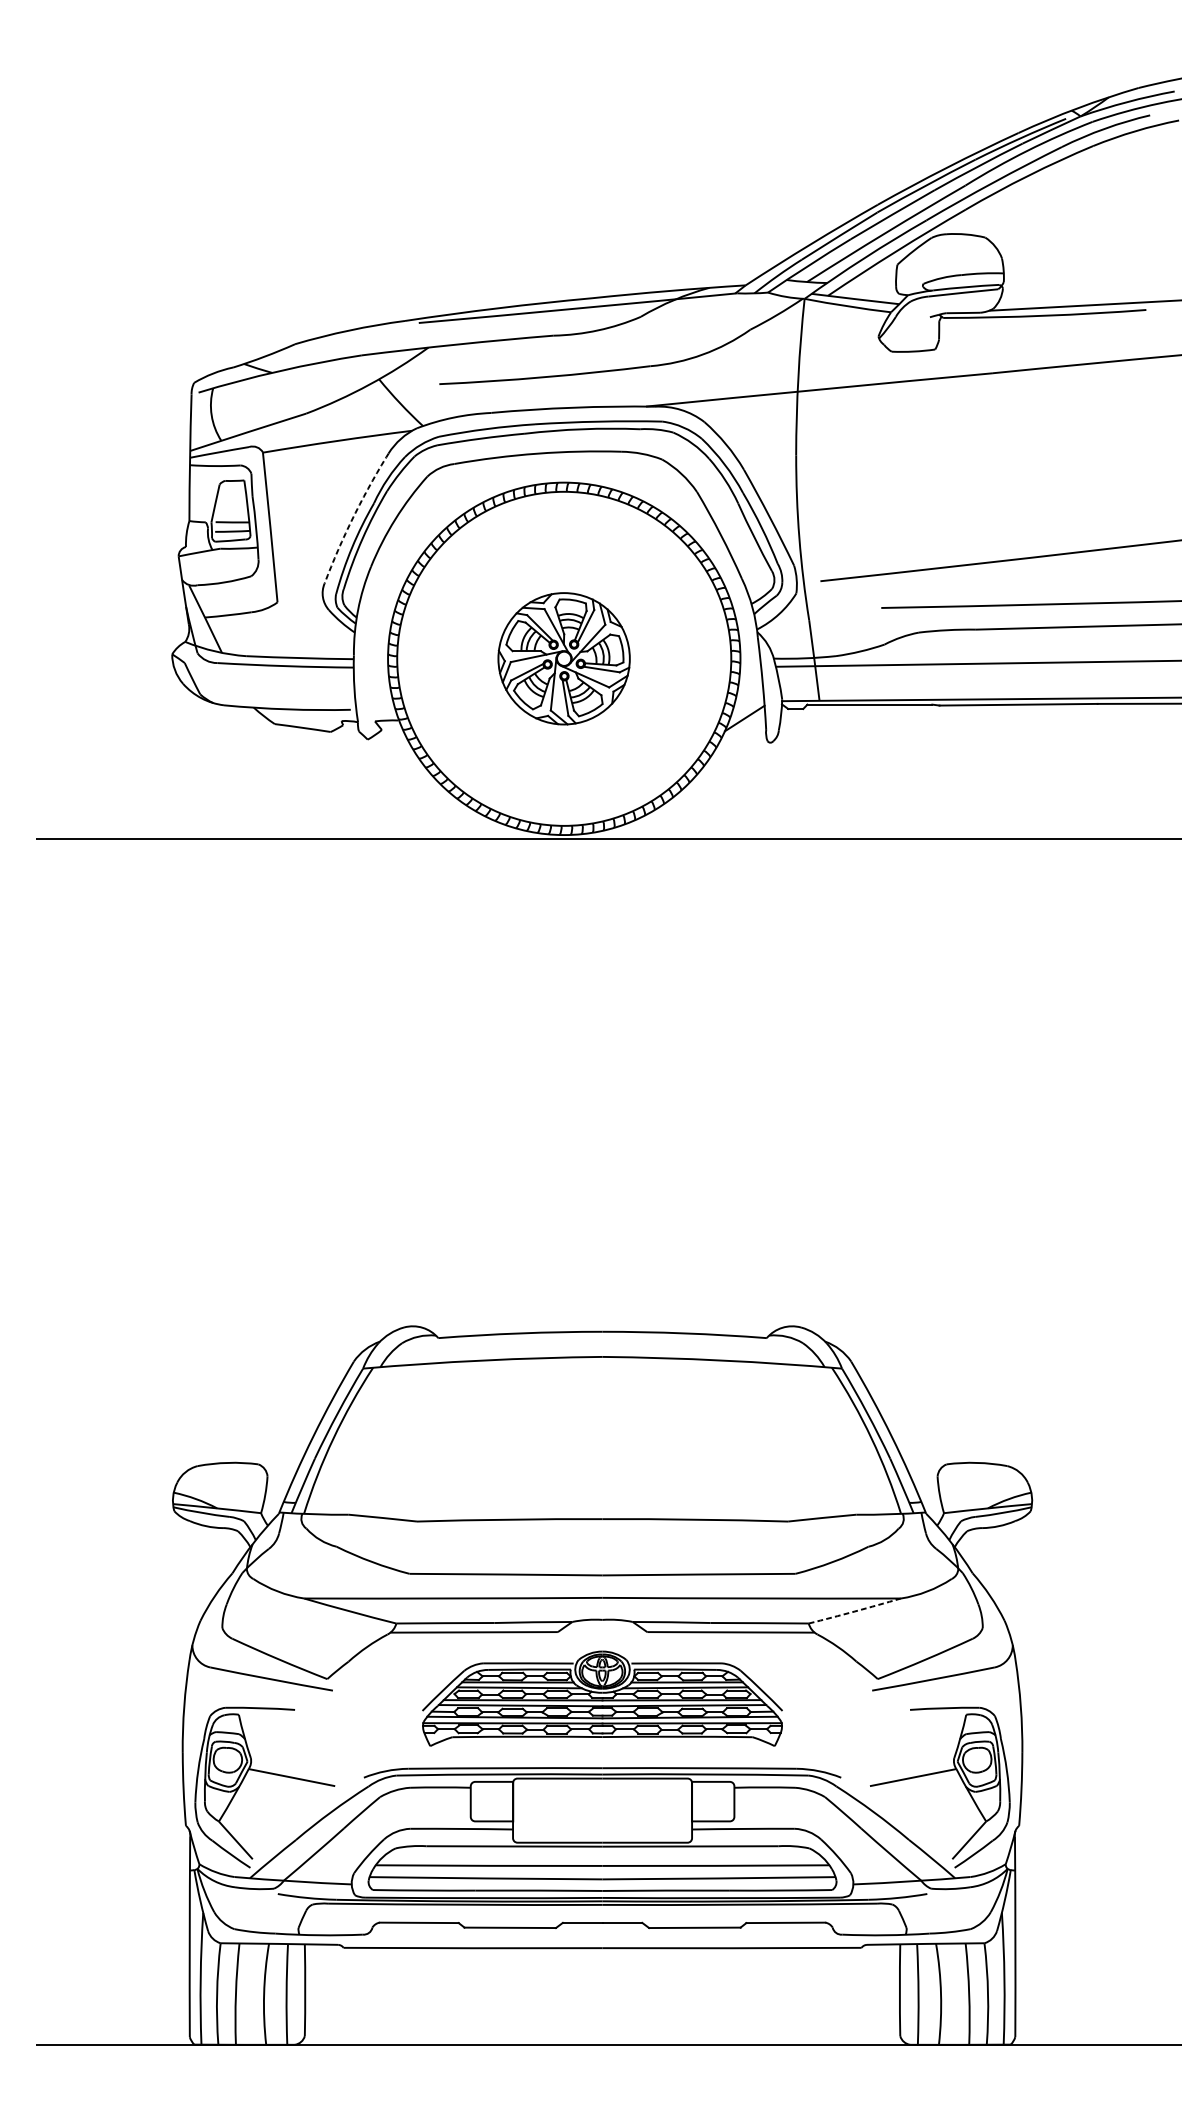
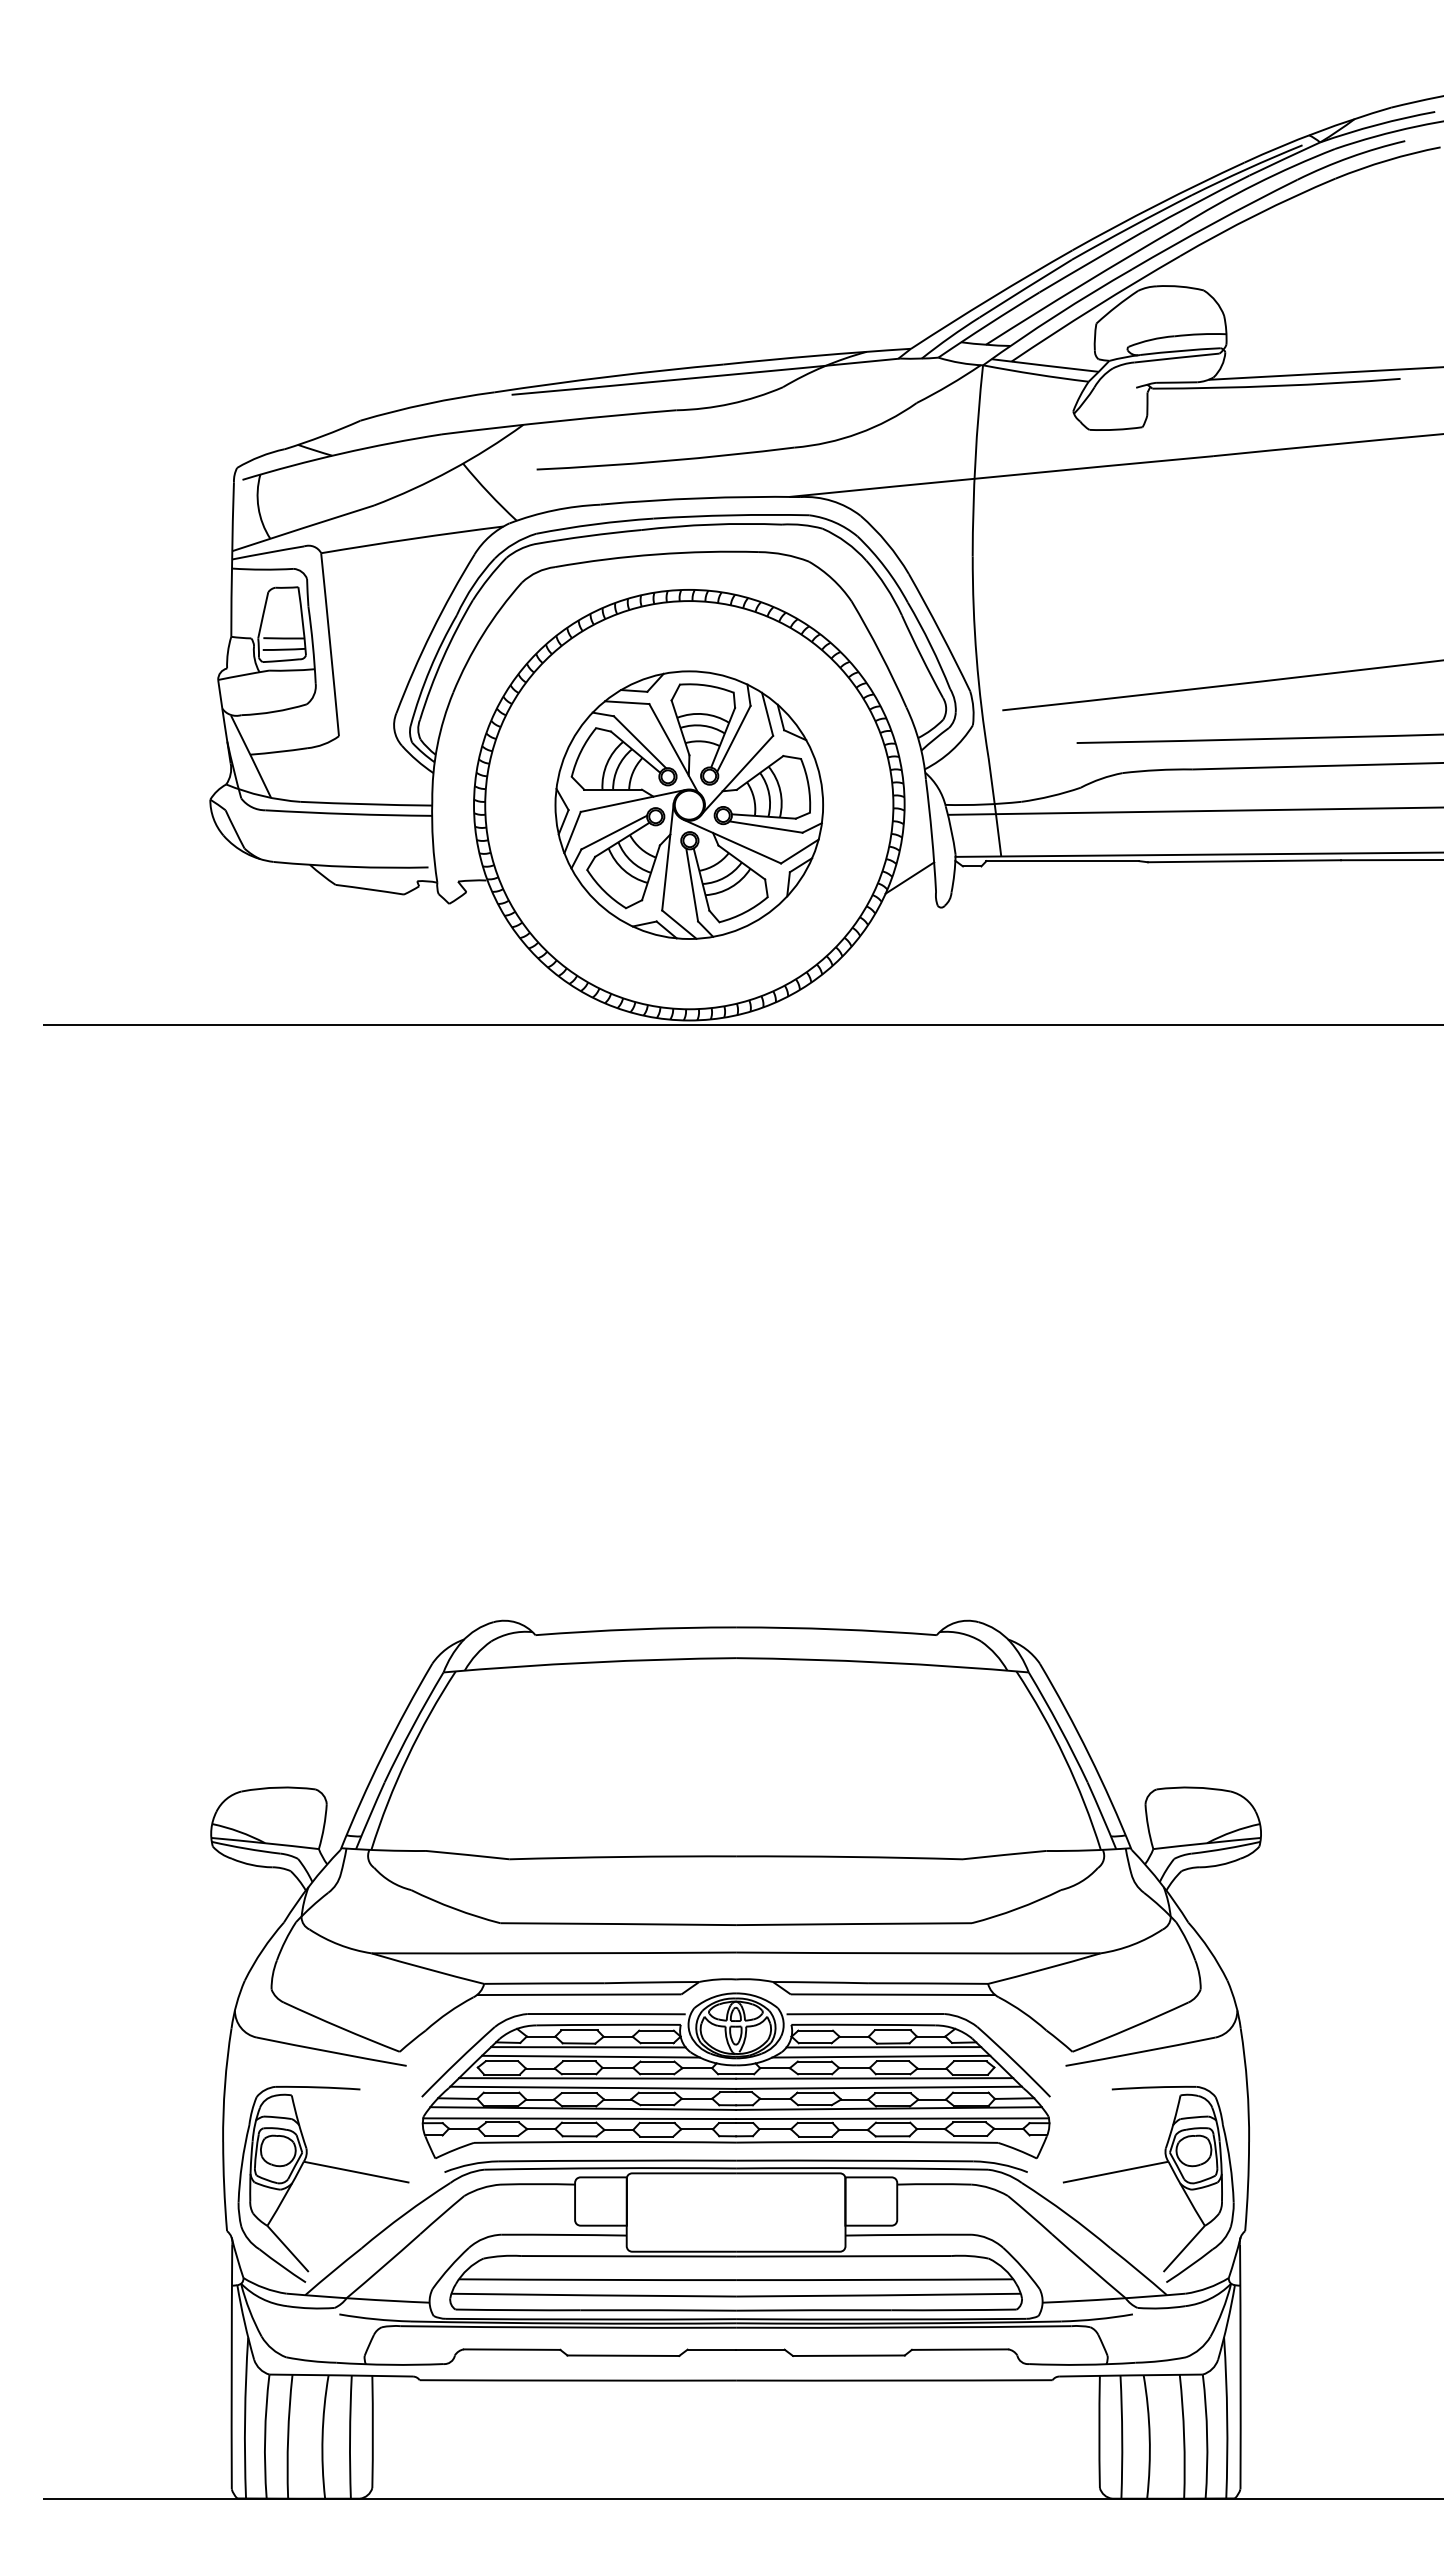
arc: (353, 516) -> (431, 631), dashed -> solid
part: (563, 658) -> (688, 804), size x1.67
arc: (854, 1611) -> (1044, 1969), dashed -> solid
part: (602, 1698) -> (735, 2075), size x1.43

